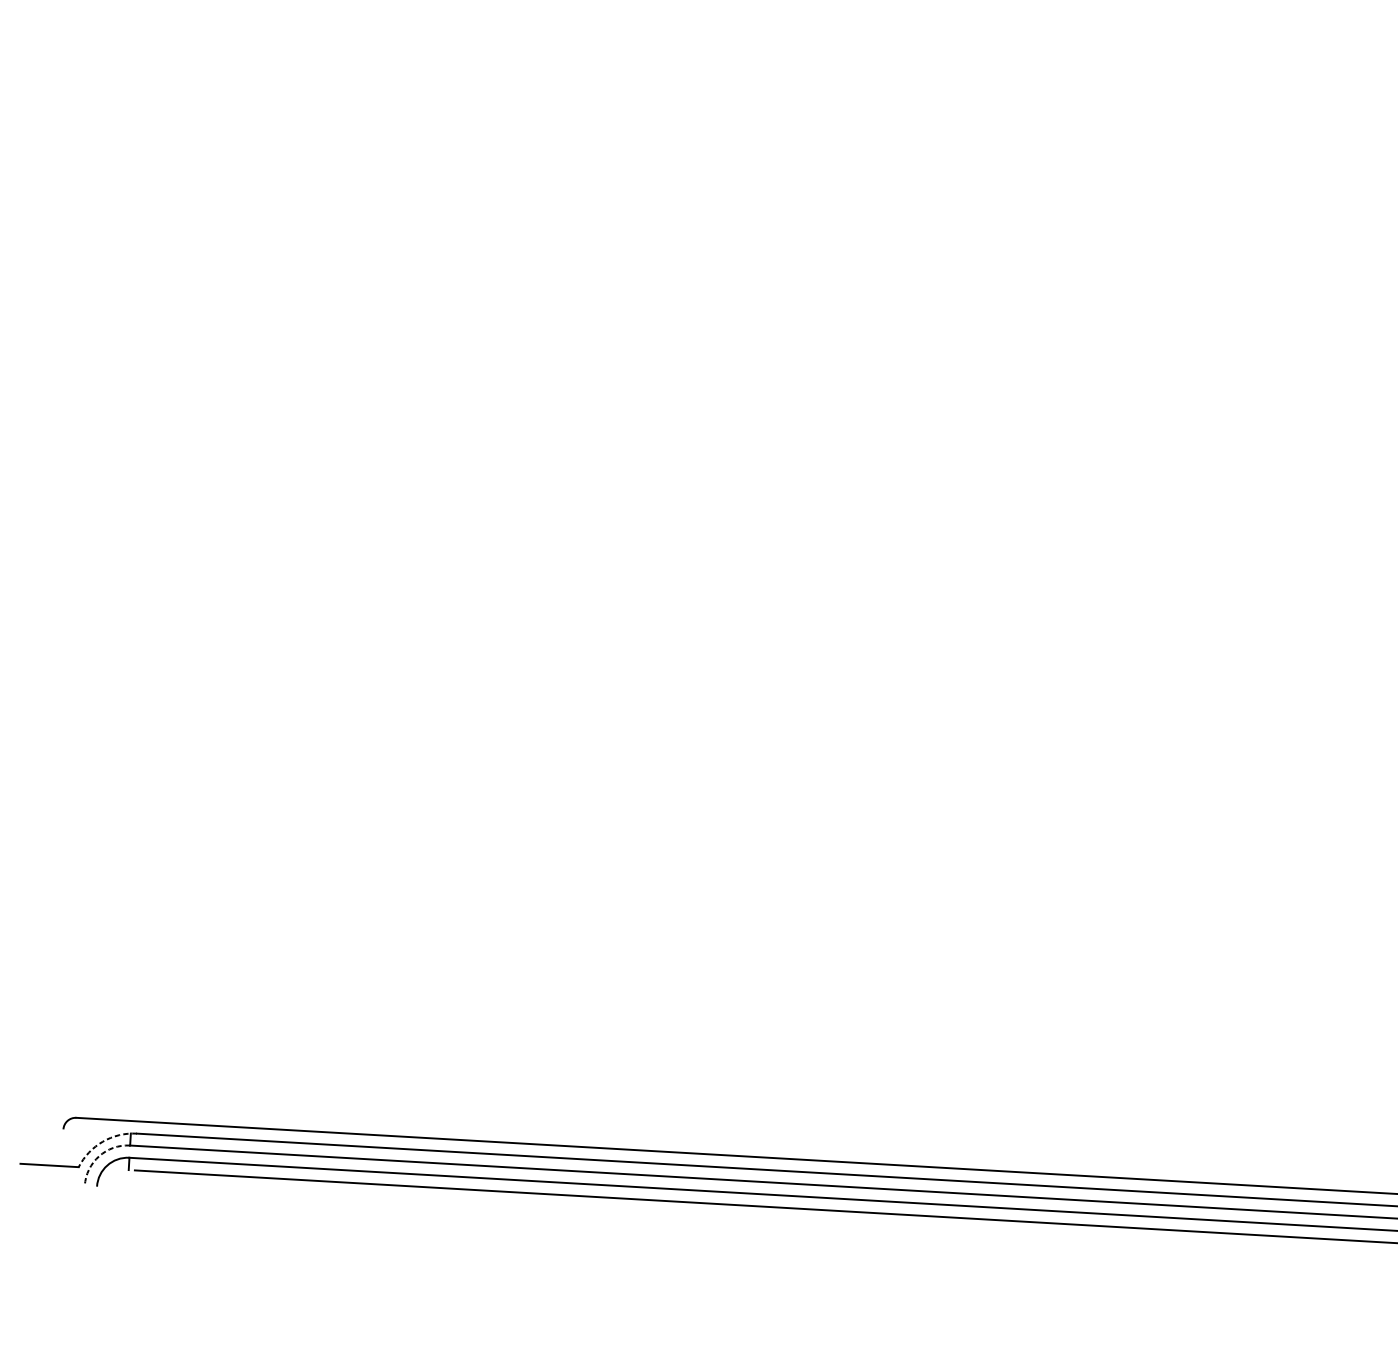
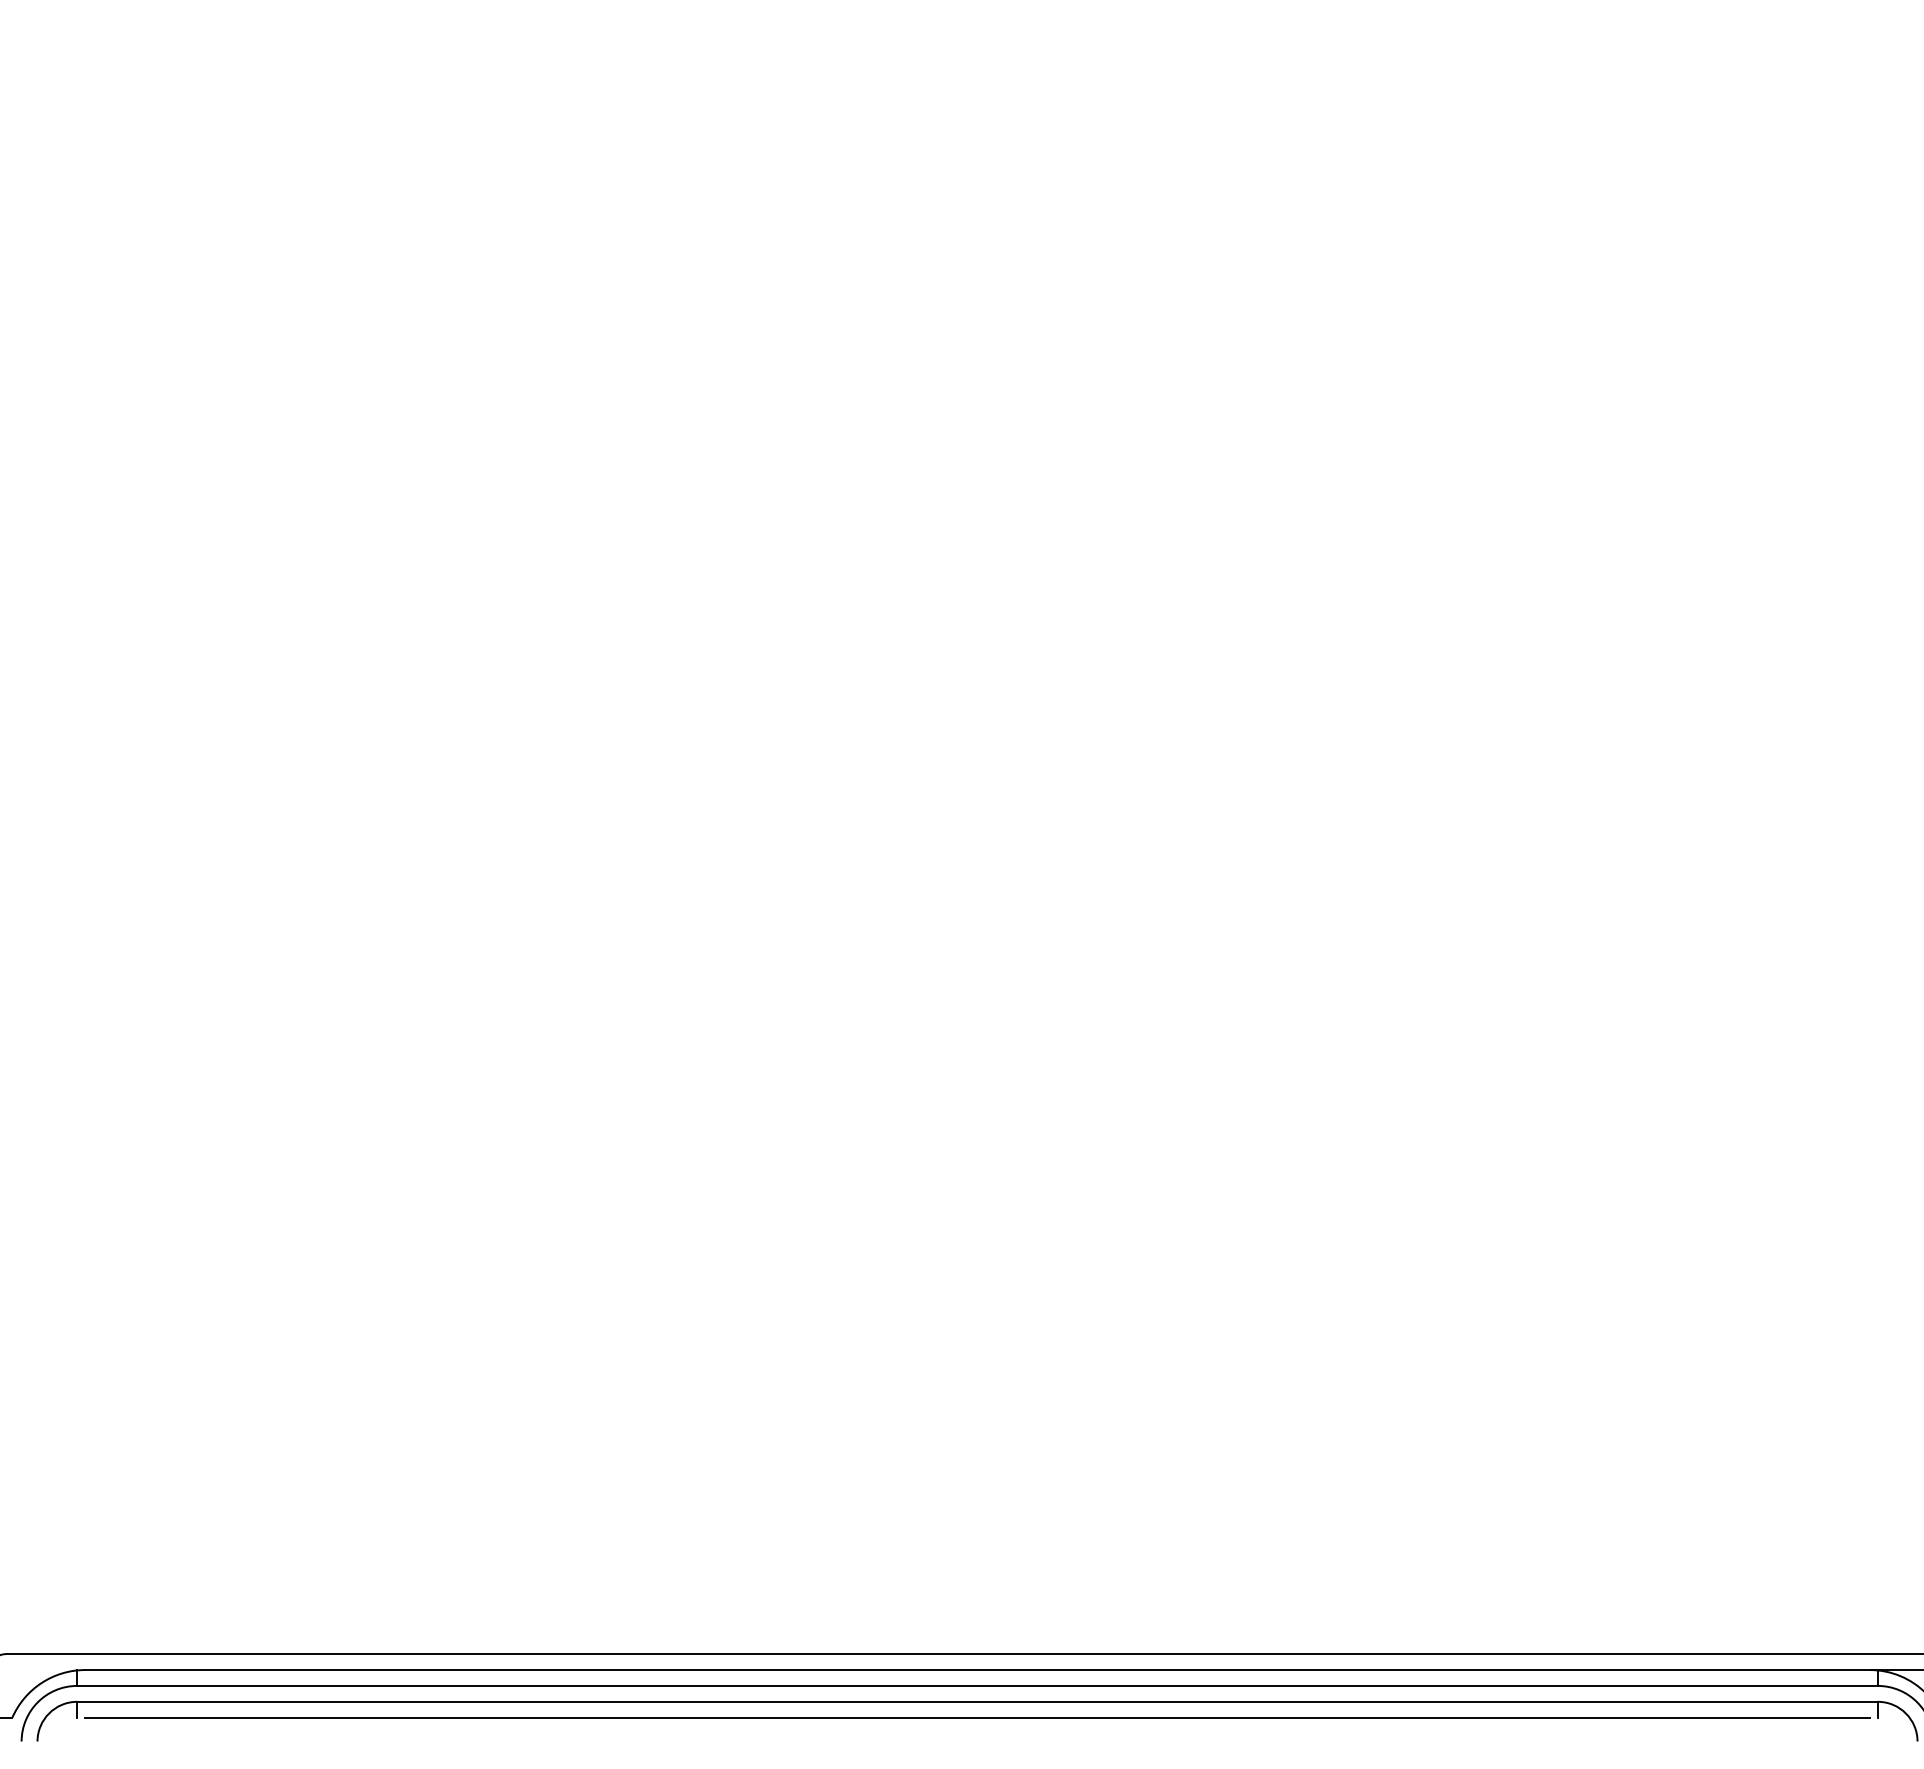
arc: (102, 1142) -> (41, 1683), dashed -> solid
arc: (98, 1156) -> (37, 1702), dashed -> solid

